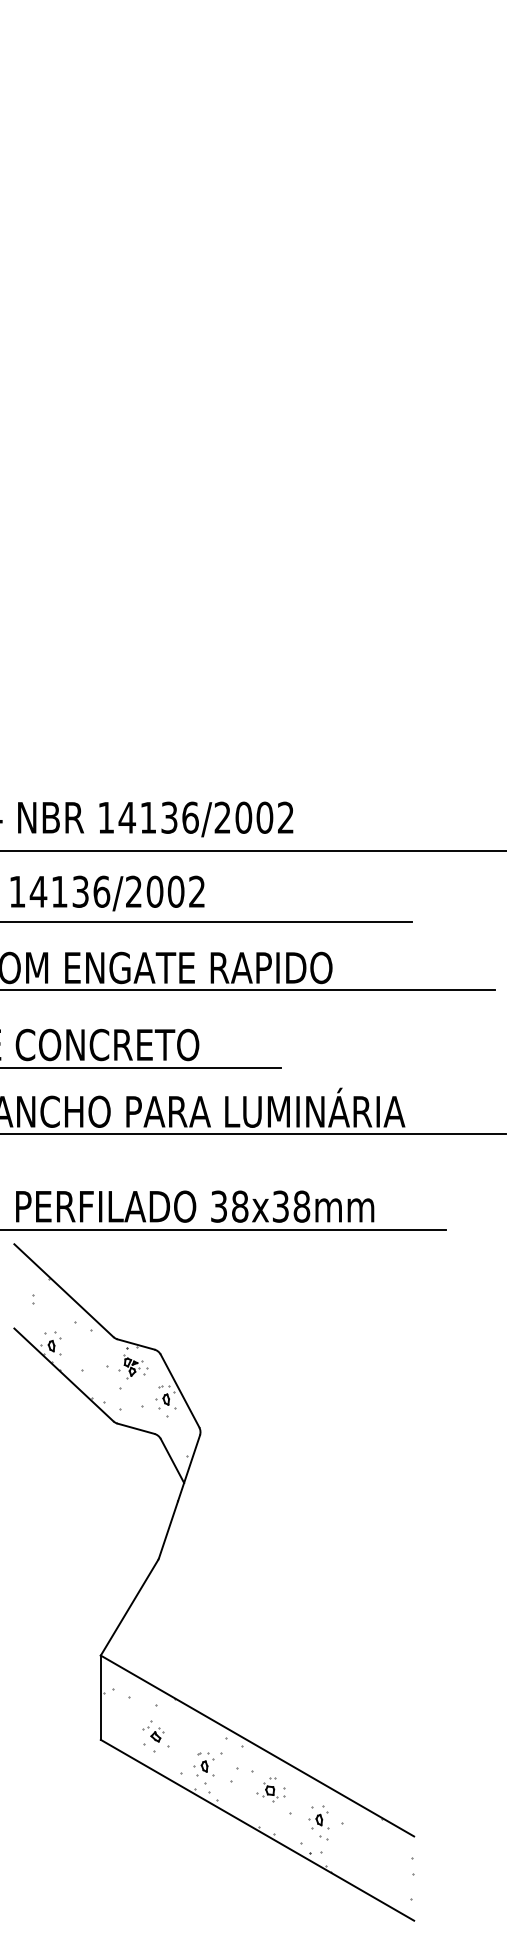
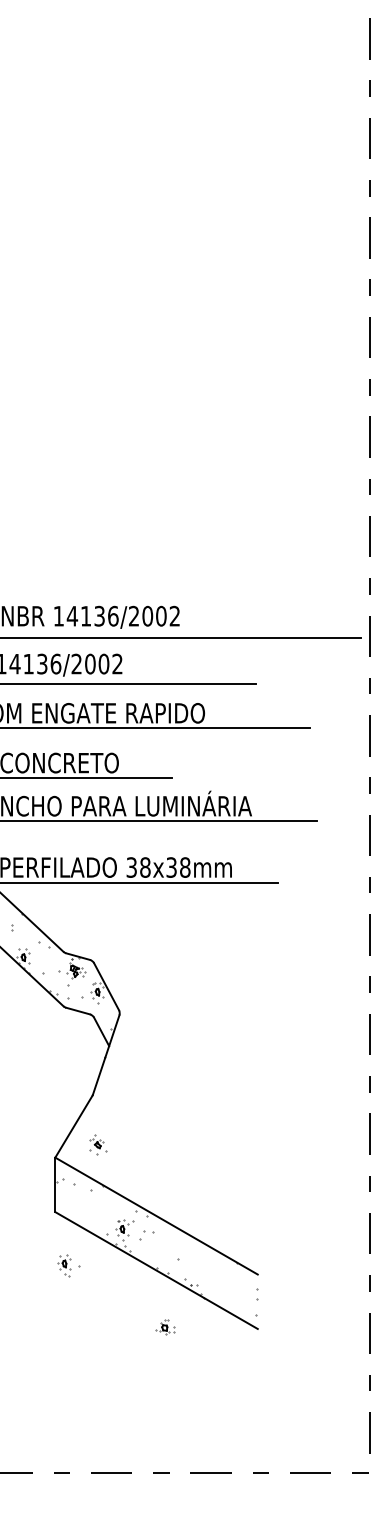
part: (156, 1735) -> (98, 1144), moved
part: (271, 1789) -> (165, 1327), moved
part: (325, 1822) -> (68, 1265), moved

